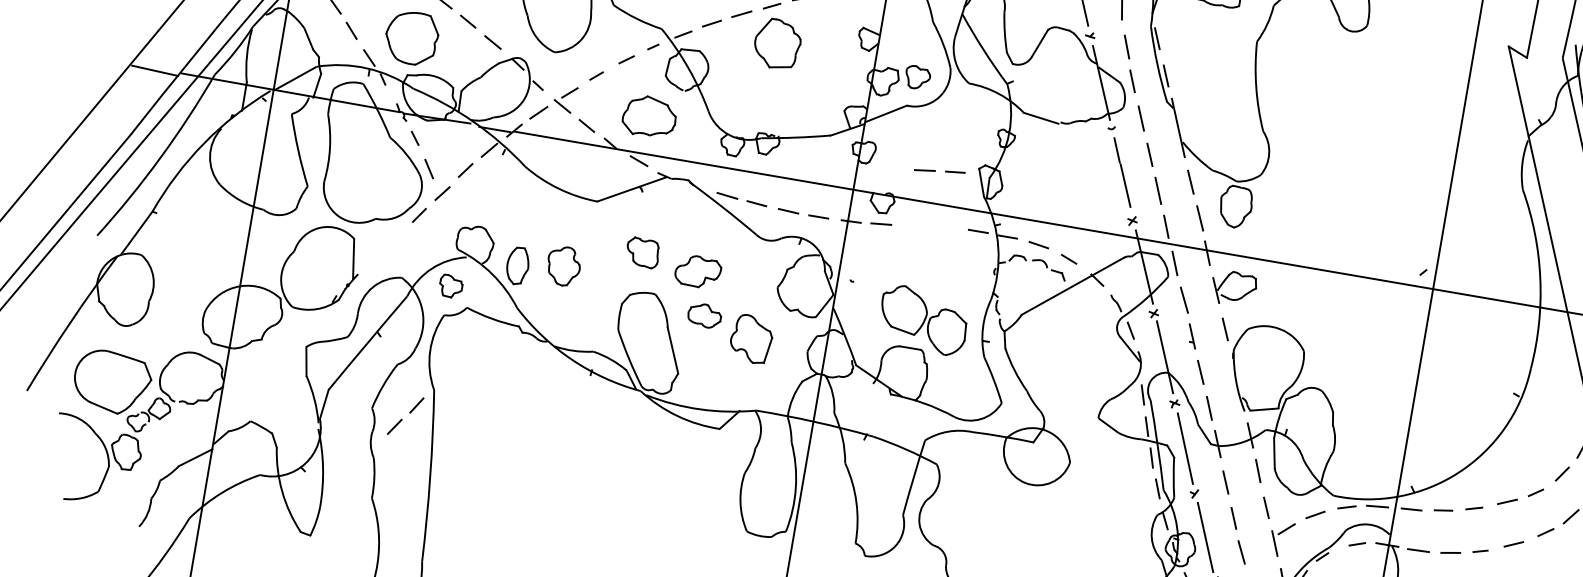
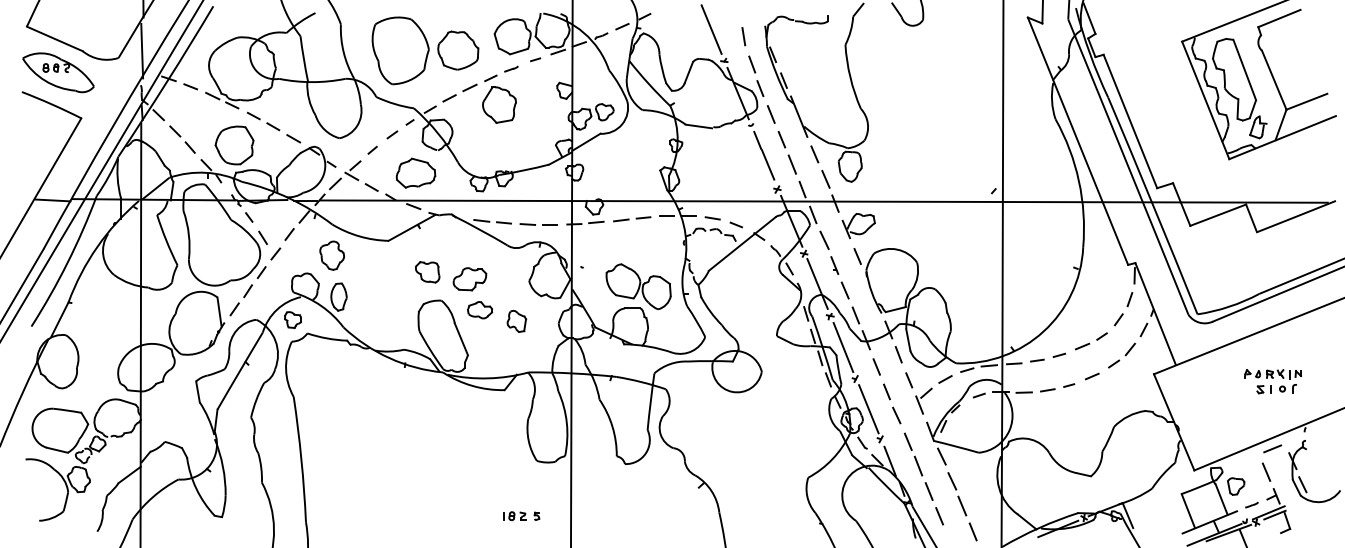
line: (936, 171) -> (629, 219), moved
part: (562, 265) -> (331, 255), moved
part: (751, 339) -> (516, 321), size x0.62
part: (404, 416) -> (240, 300), moved

